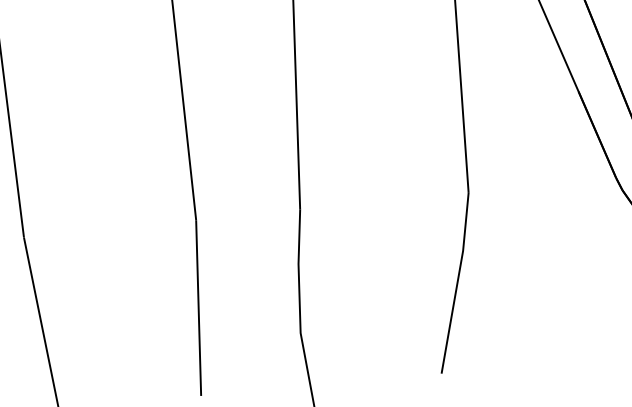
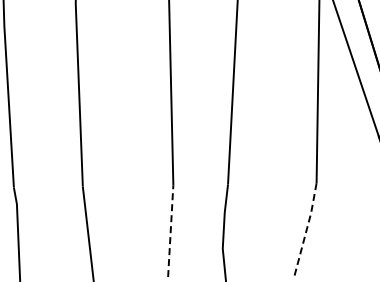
line: (456, 282) -> (306, 229), solid -> dashed
line: (198, 308) -> (170, 231), solid -> dashed

